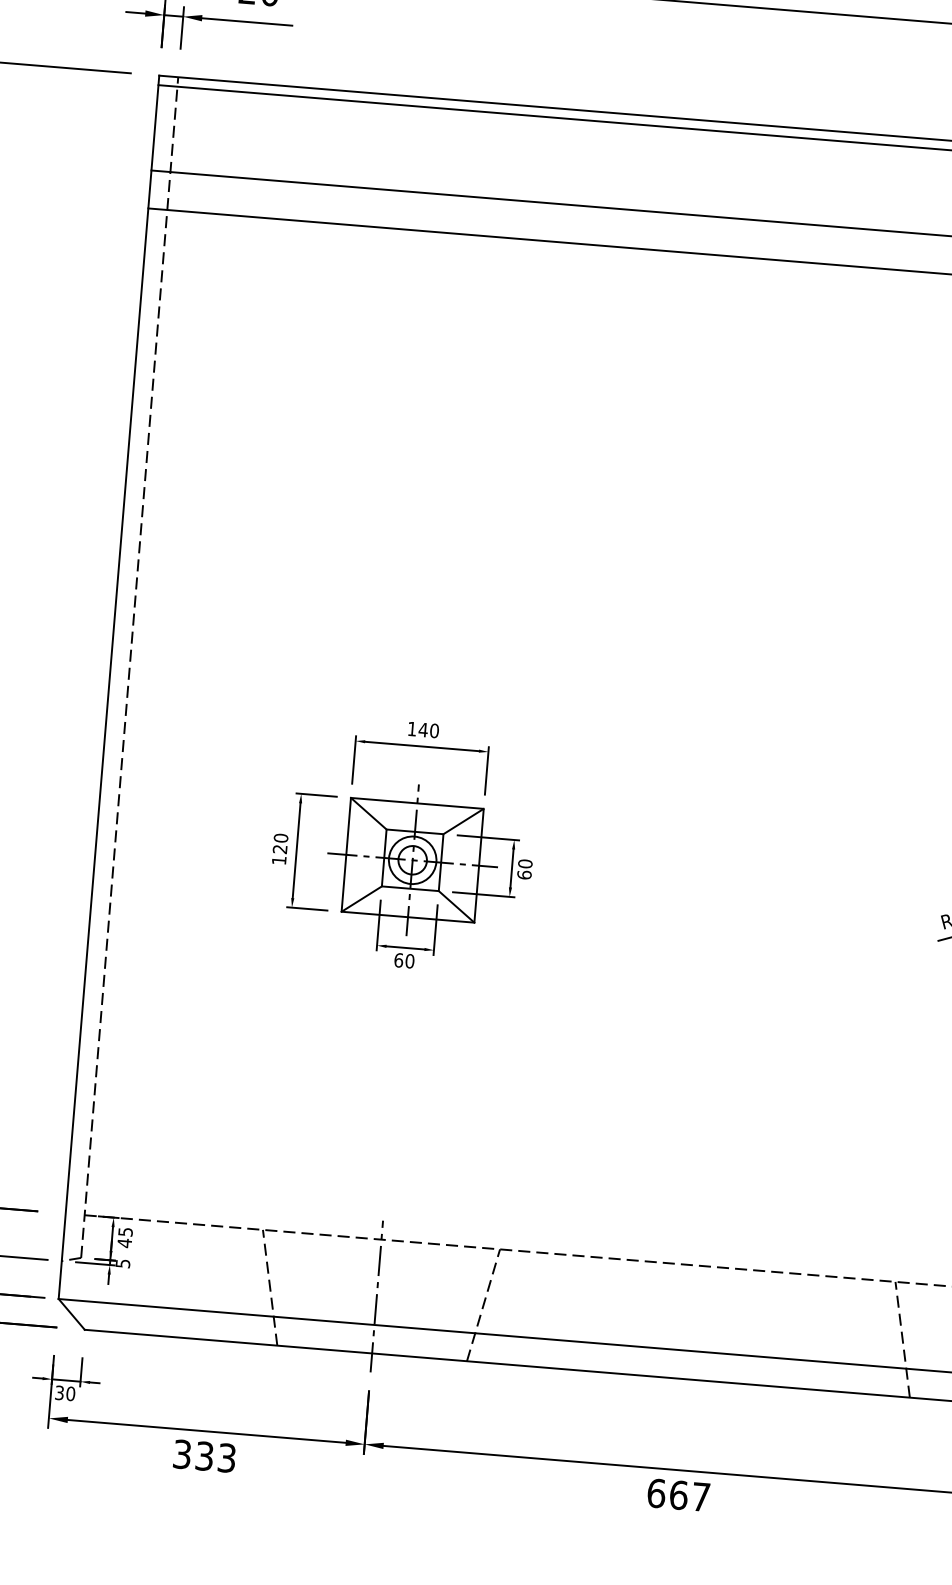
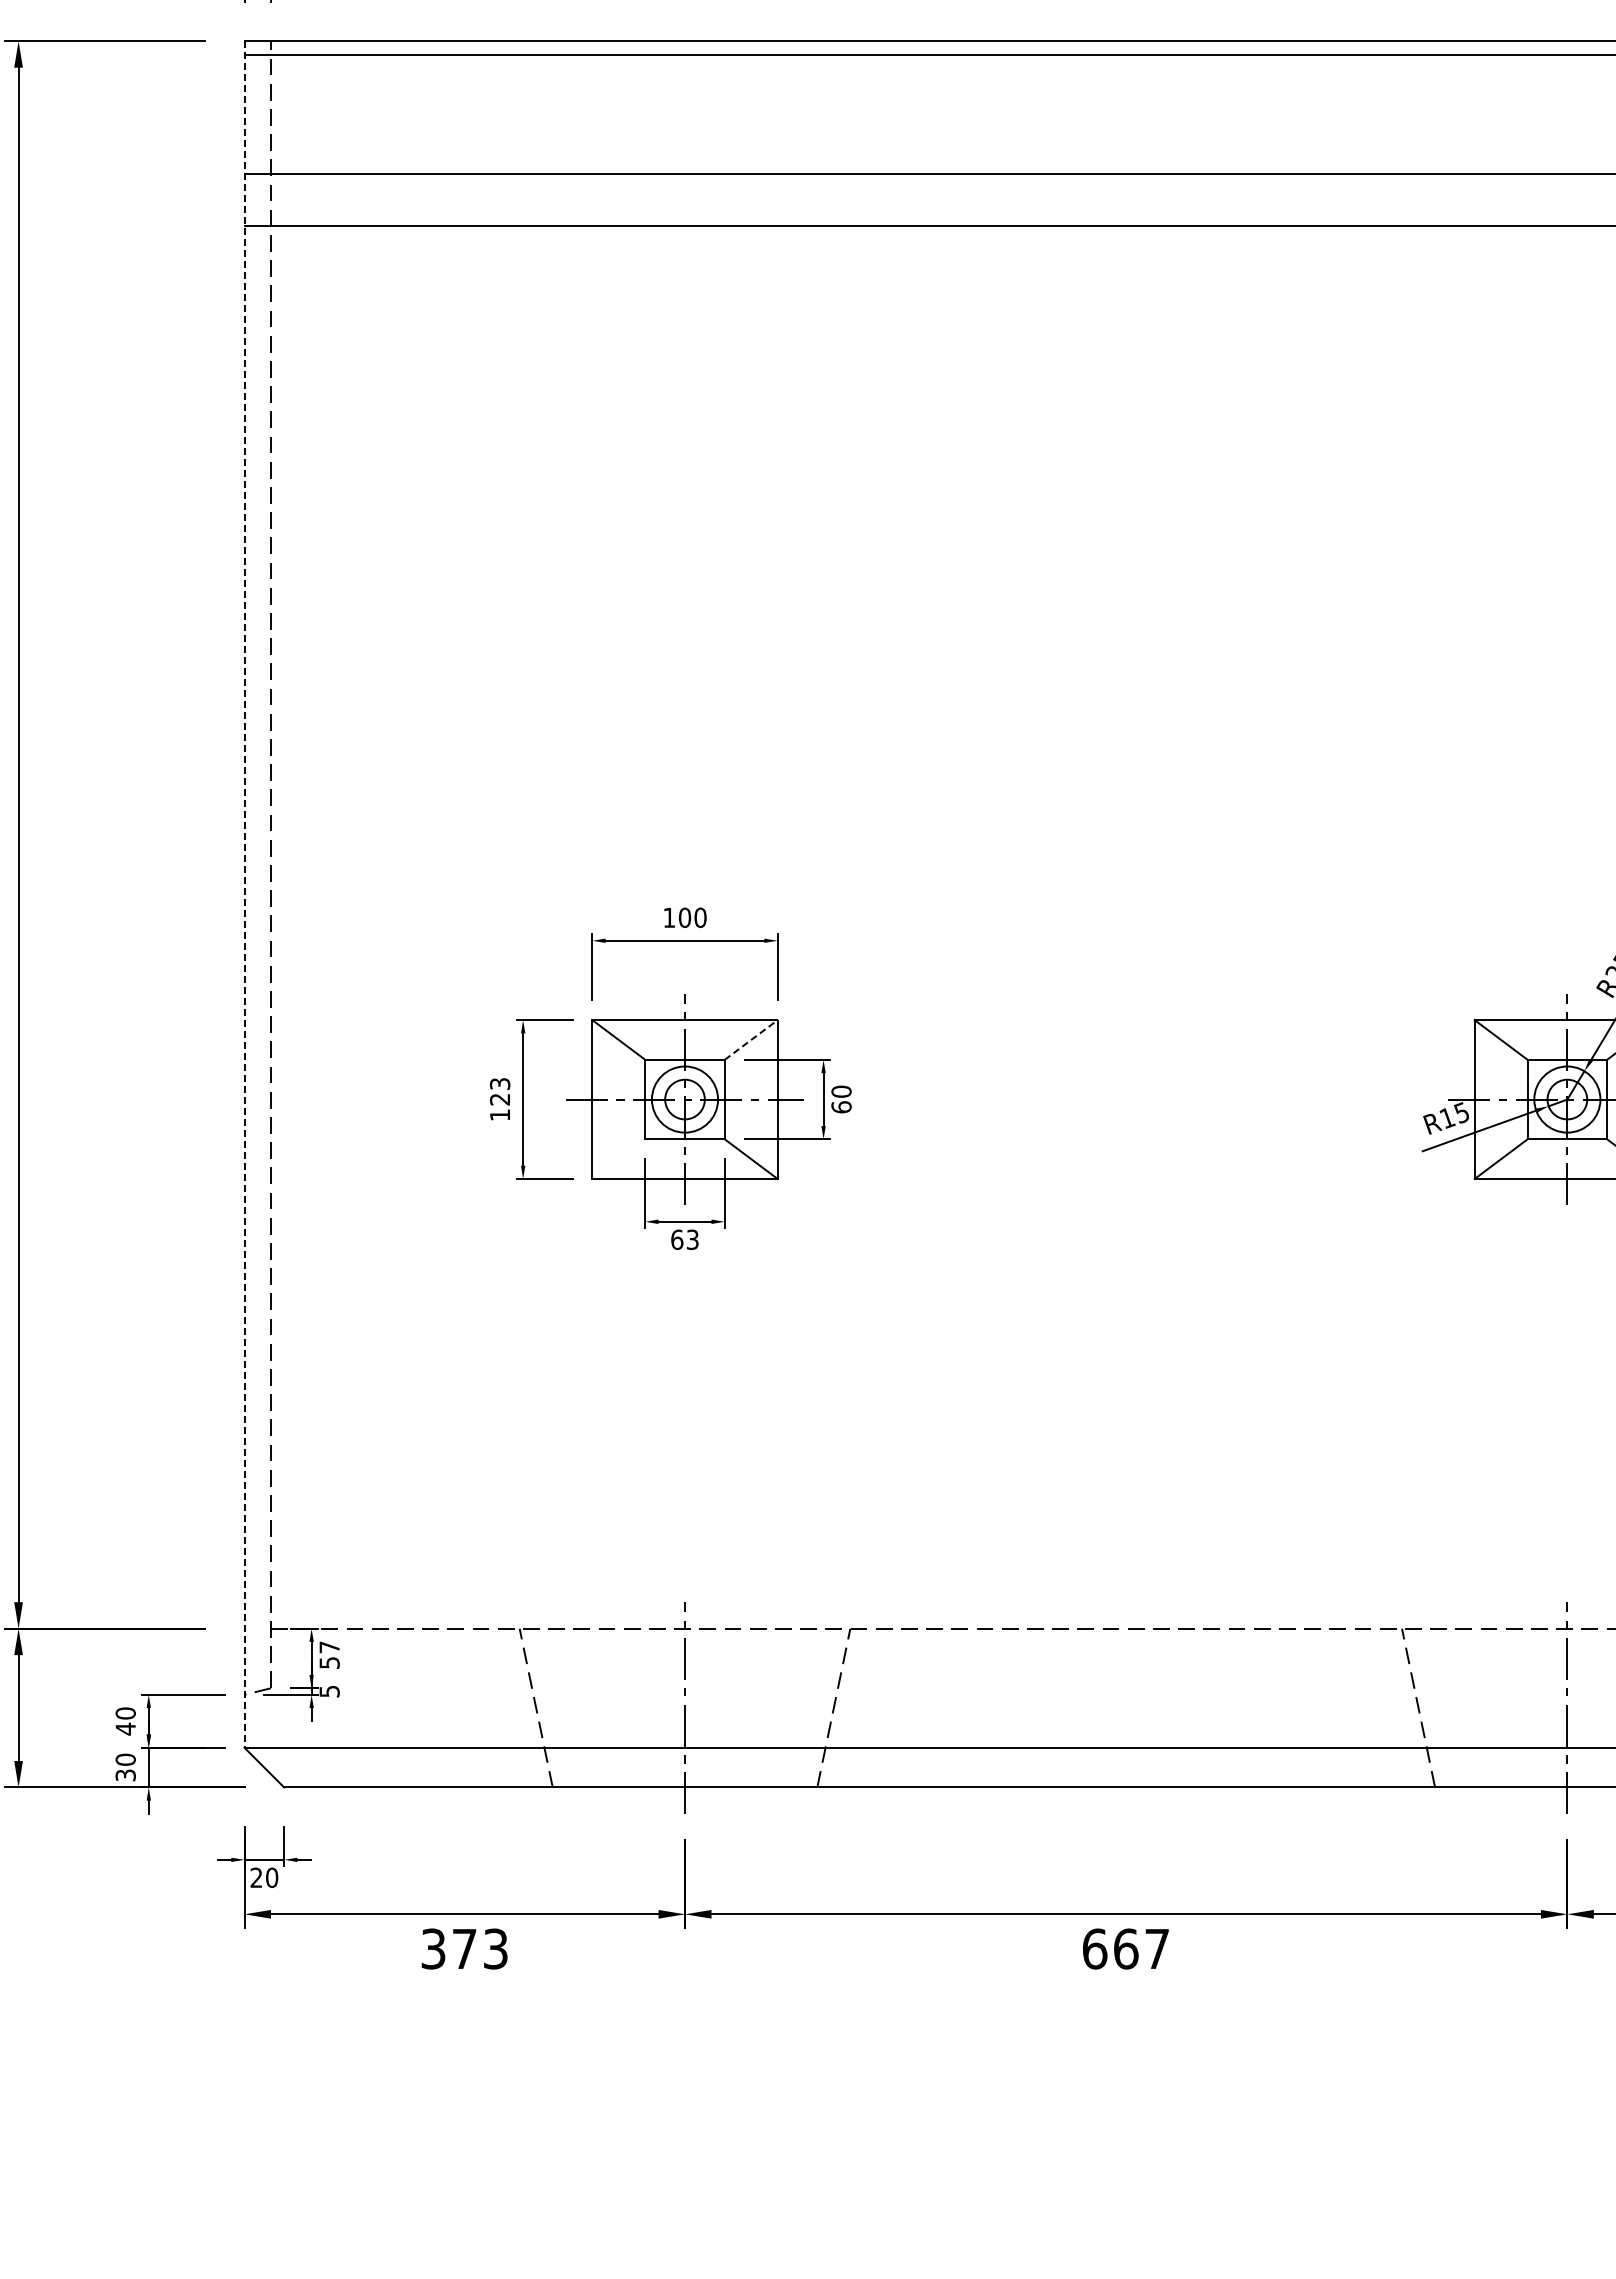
line: (108, 688) -> (244, 895), solid -> dashed
text: (423, 729) -> (684, 917), 140 -> 100
line: (463, 821) -> (751, 1039), solid -> dashed
text: (281, 837) -> (500, 1083), 120 -> 123
line: (361, 898) -> (618, 1158), removed
text: (409, 961) -> (692, 1239), 60 -> 63
text: (125, 1237) -> (329, 1655), 45 -> 57
text: (59, 1393) -> (256, 1878), 30 -> 20
text: (204, 1455) -> (464, 1948), 333 -> 373

